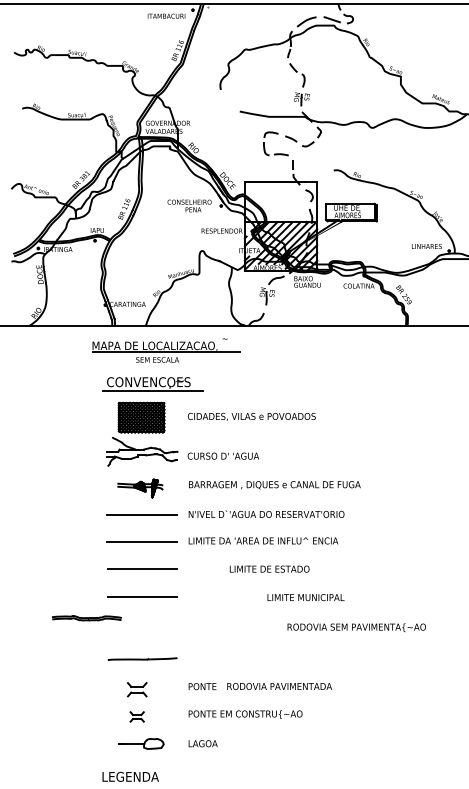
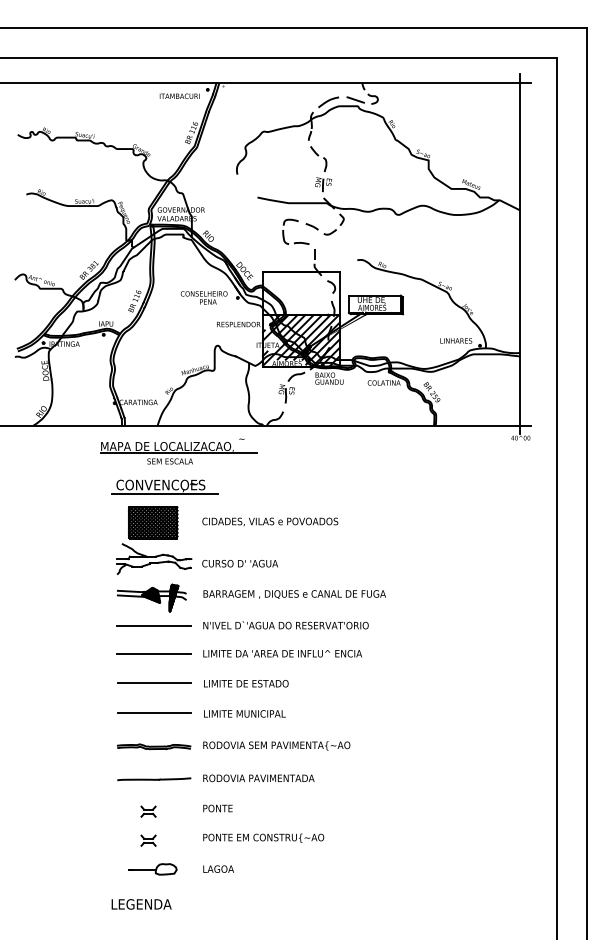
part: (139, 488) -> (151, 597), size x1.43
text: (269, 568) -> (246, 683), moved
text: (305, 597) -> (244, 713), moved
part: (87, 617) -> (154, 746), moved
text: (356, 627) -> (276, 745), moved
text: (279, 686) -> (258, 778), moved
part: (137, 689) -> (148, 811), size x0.71

